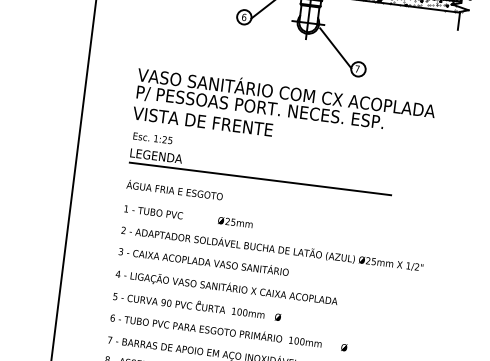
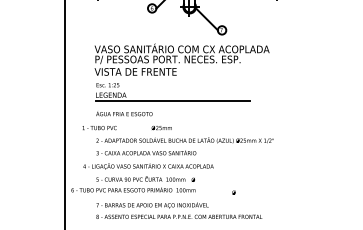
text: (153, 213) -> (99, 128), moved
text: (226, 287) -> (148, 166), moved
text: (216, 329) -> (133, 189), moved

